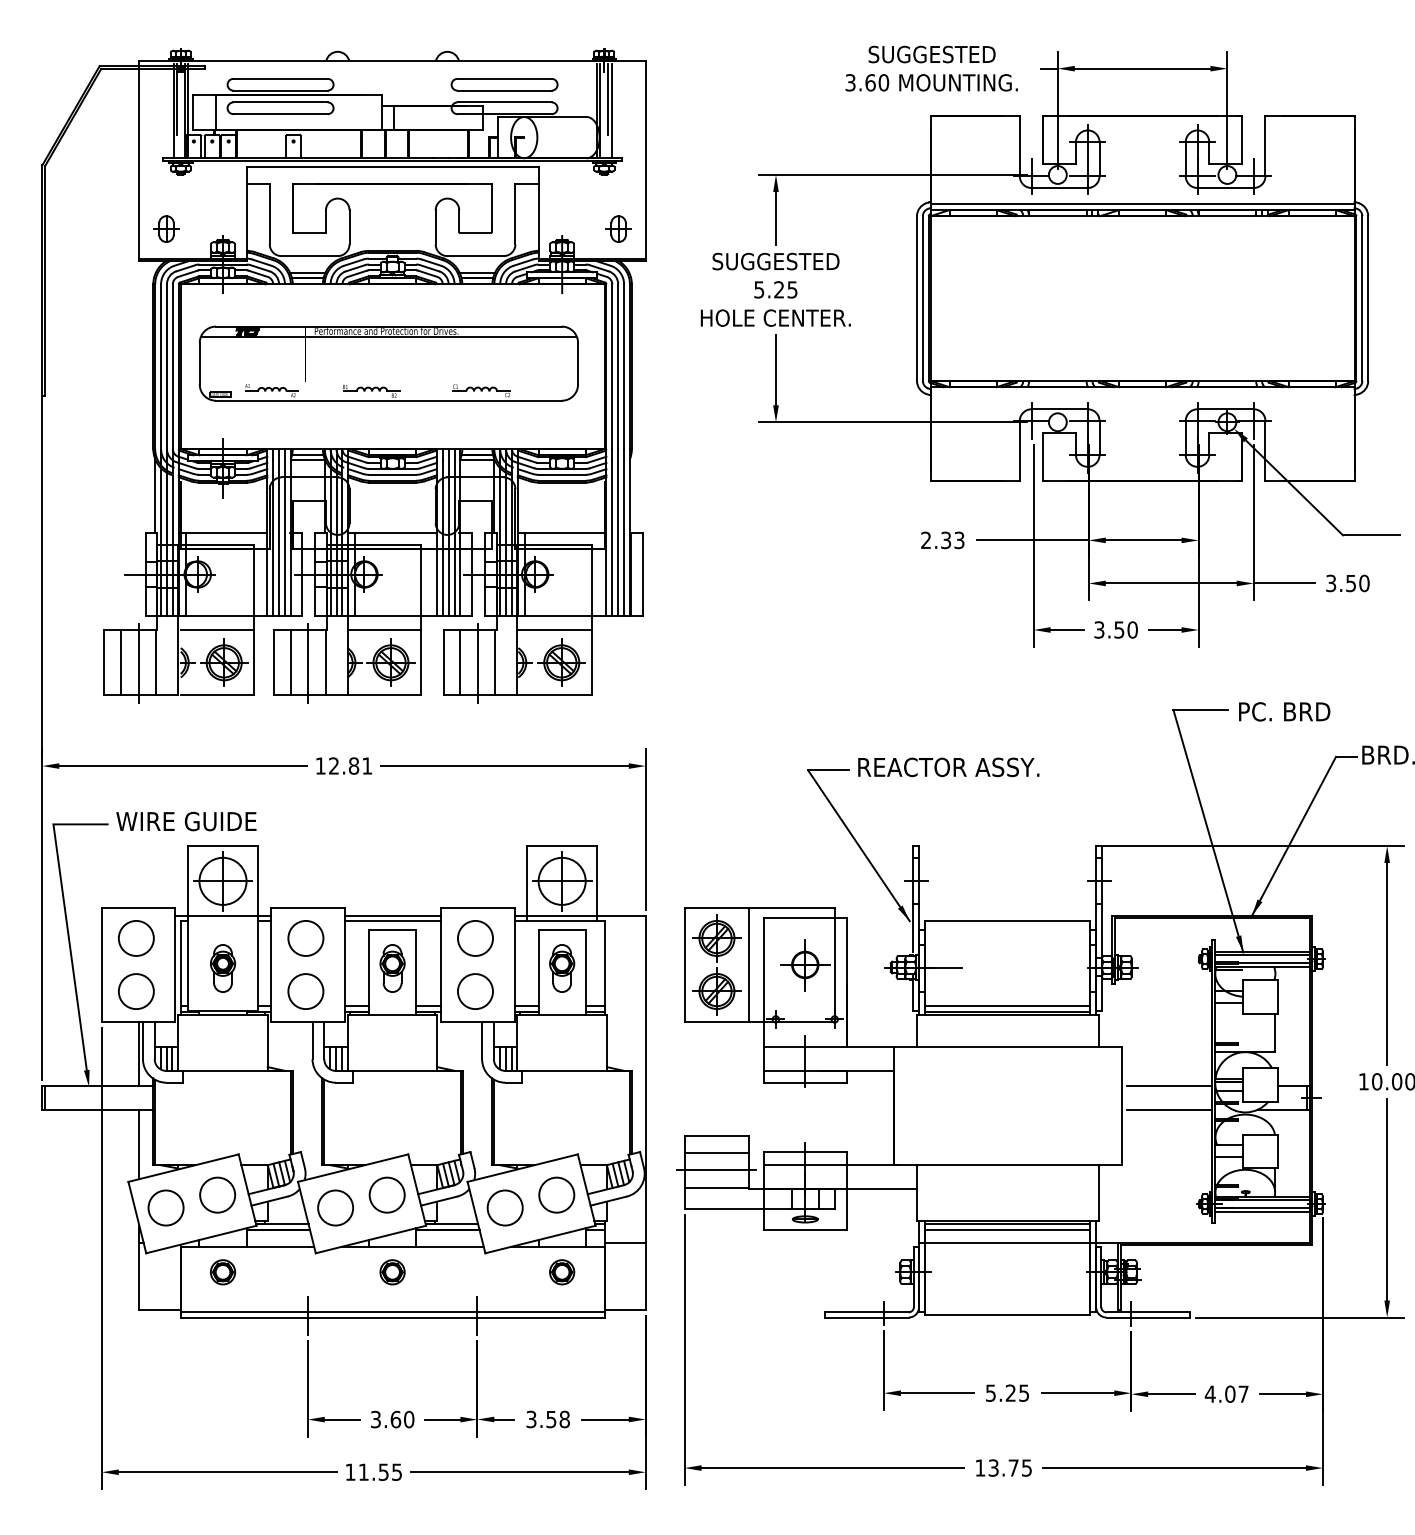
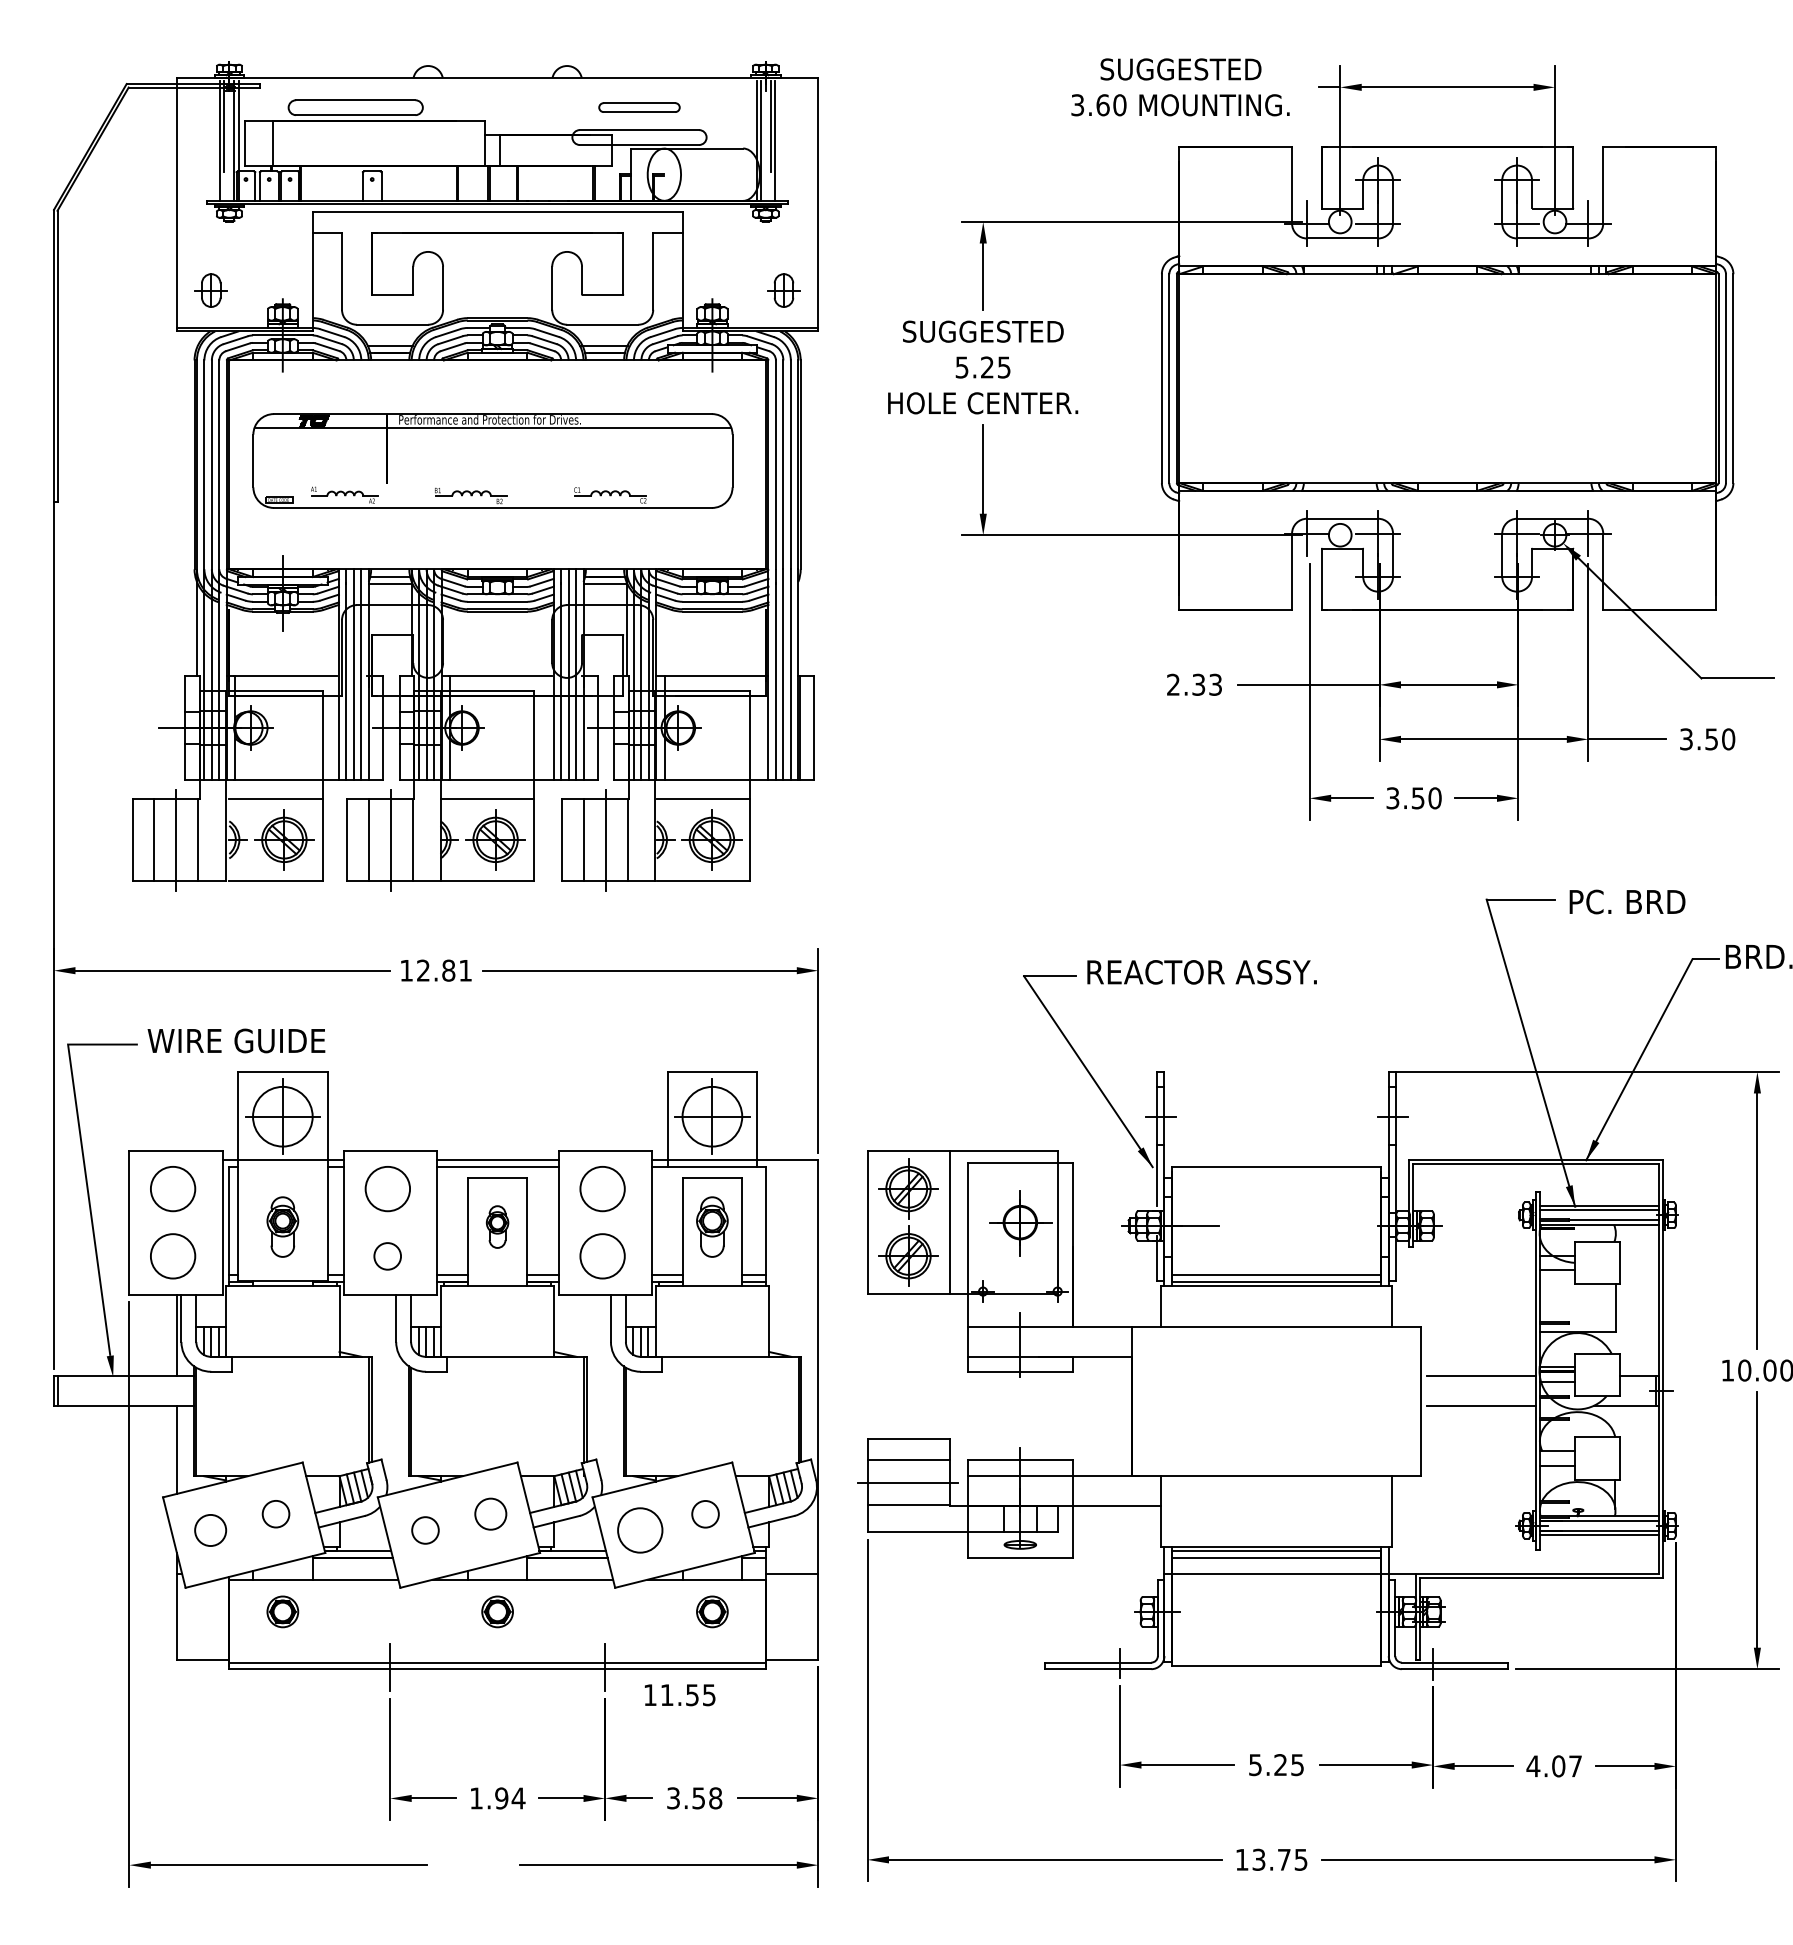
part: (504, 84) -> (639, 107), size x0.6
part: (280, 108) -> (355, 137), removed
line: (1142, 204) -> (1447, 259), removed
part: (392, 968) -> (497, 1226), size x0.7
circle: (305, 991) -> (387, 1256), size x0.6
circle: (217, 1195) -> (275, 1514), size x0.6
circle: (386, 1195) -> (490, 1514), size x0.7
circle: (556, 1195) -> (705, 1514), size x0.6
circle: (165, 1208) -> (210, 1530), size x0.7
circle: (335, 1208) -> (425, 1530), size x0.6
text: (392, 1419) -> (497, 1798), 3.60 -> 1.94
text: (373, 1472) -> (679, 1695), moved

